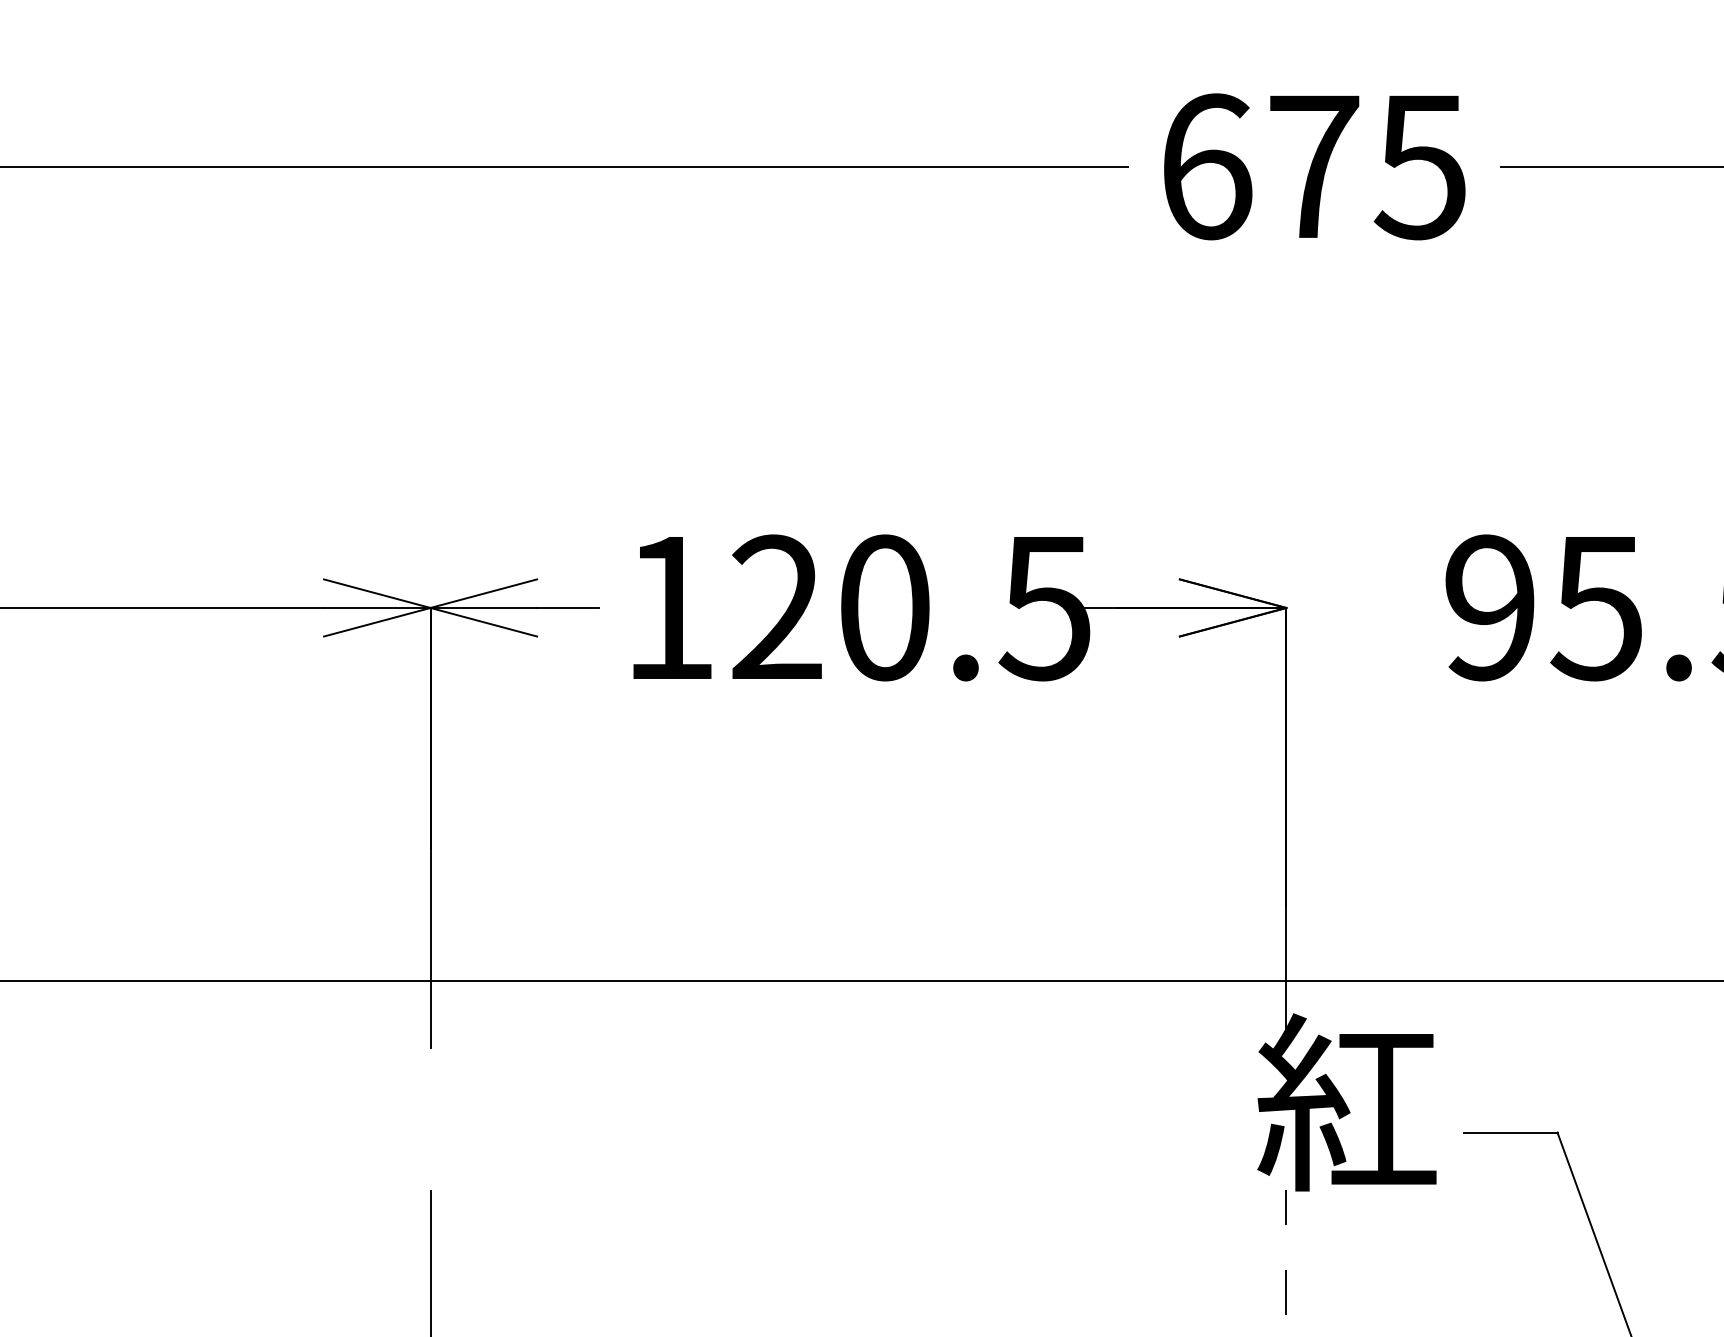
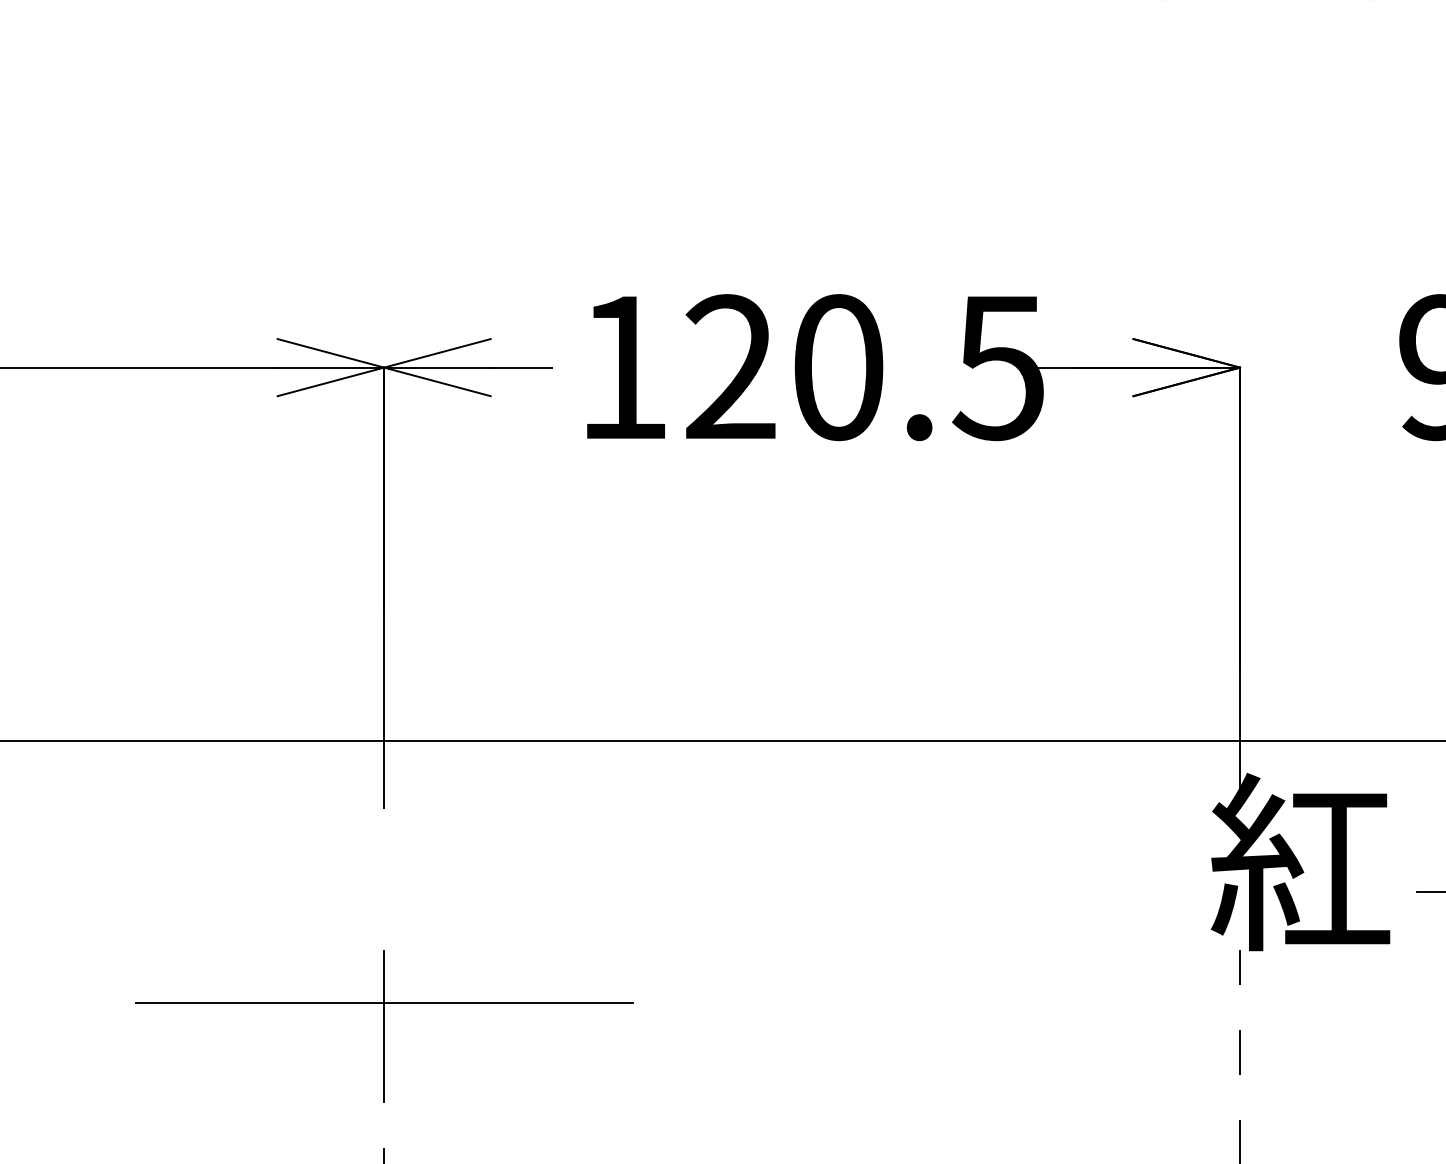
line: (430, 1243) -> (384, 1003), added

